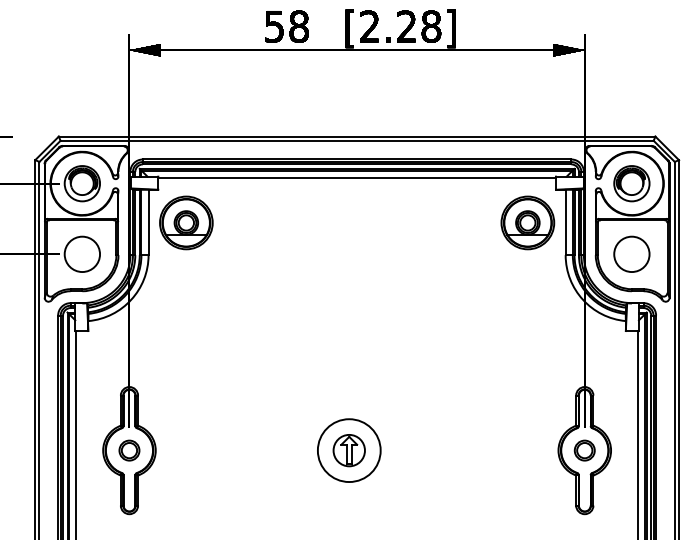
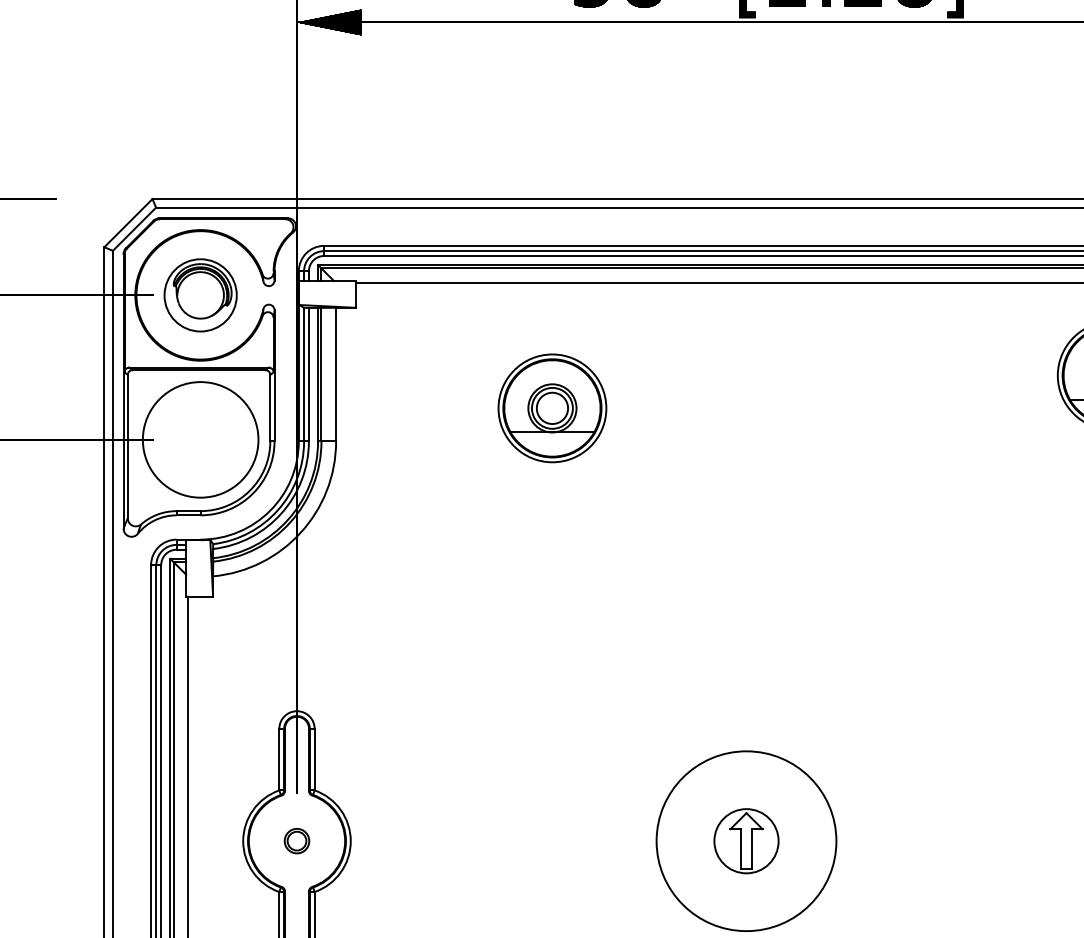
part: (186, 222) -> (552, 407), moved
circle: (82, 254) -> (200, 440), size x1.6
part: (129, 450) -> (297, 840), size x0.6
circle: (348, 450) -> (744, 840), size x1.4

